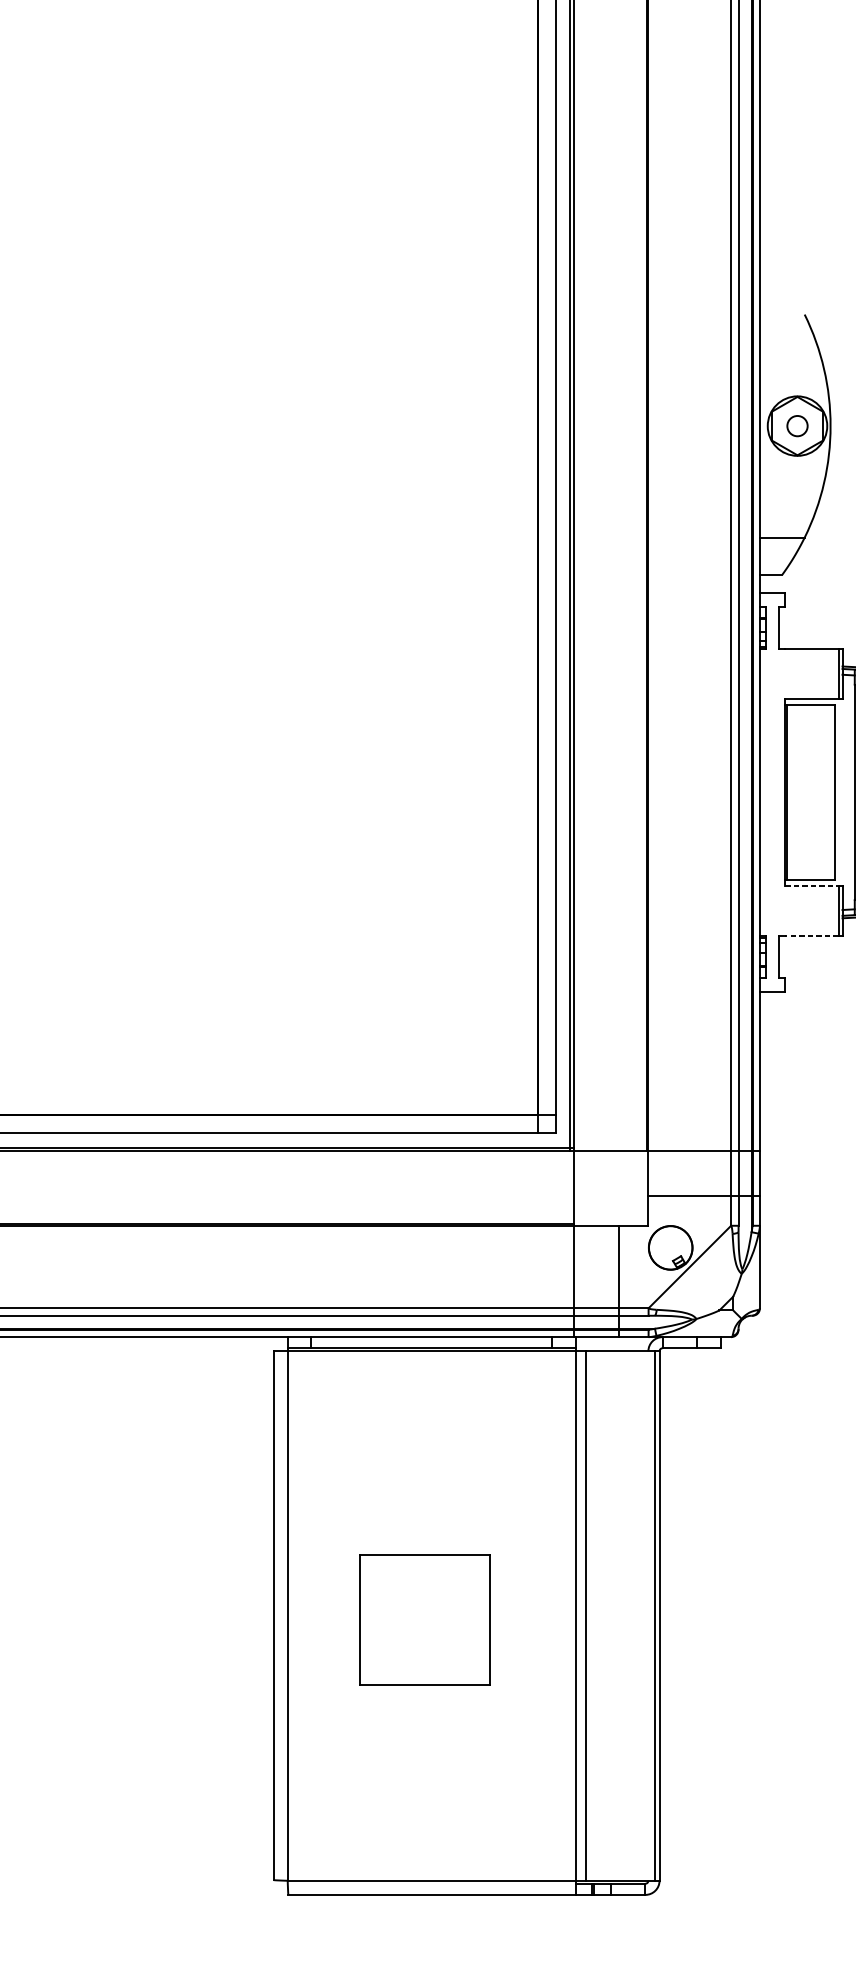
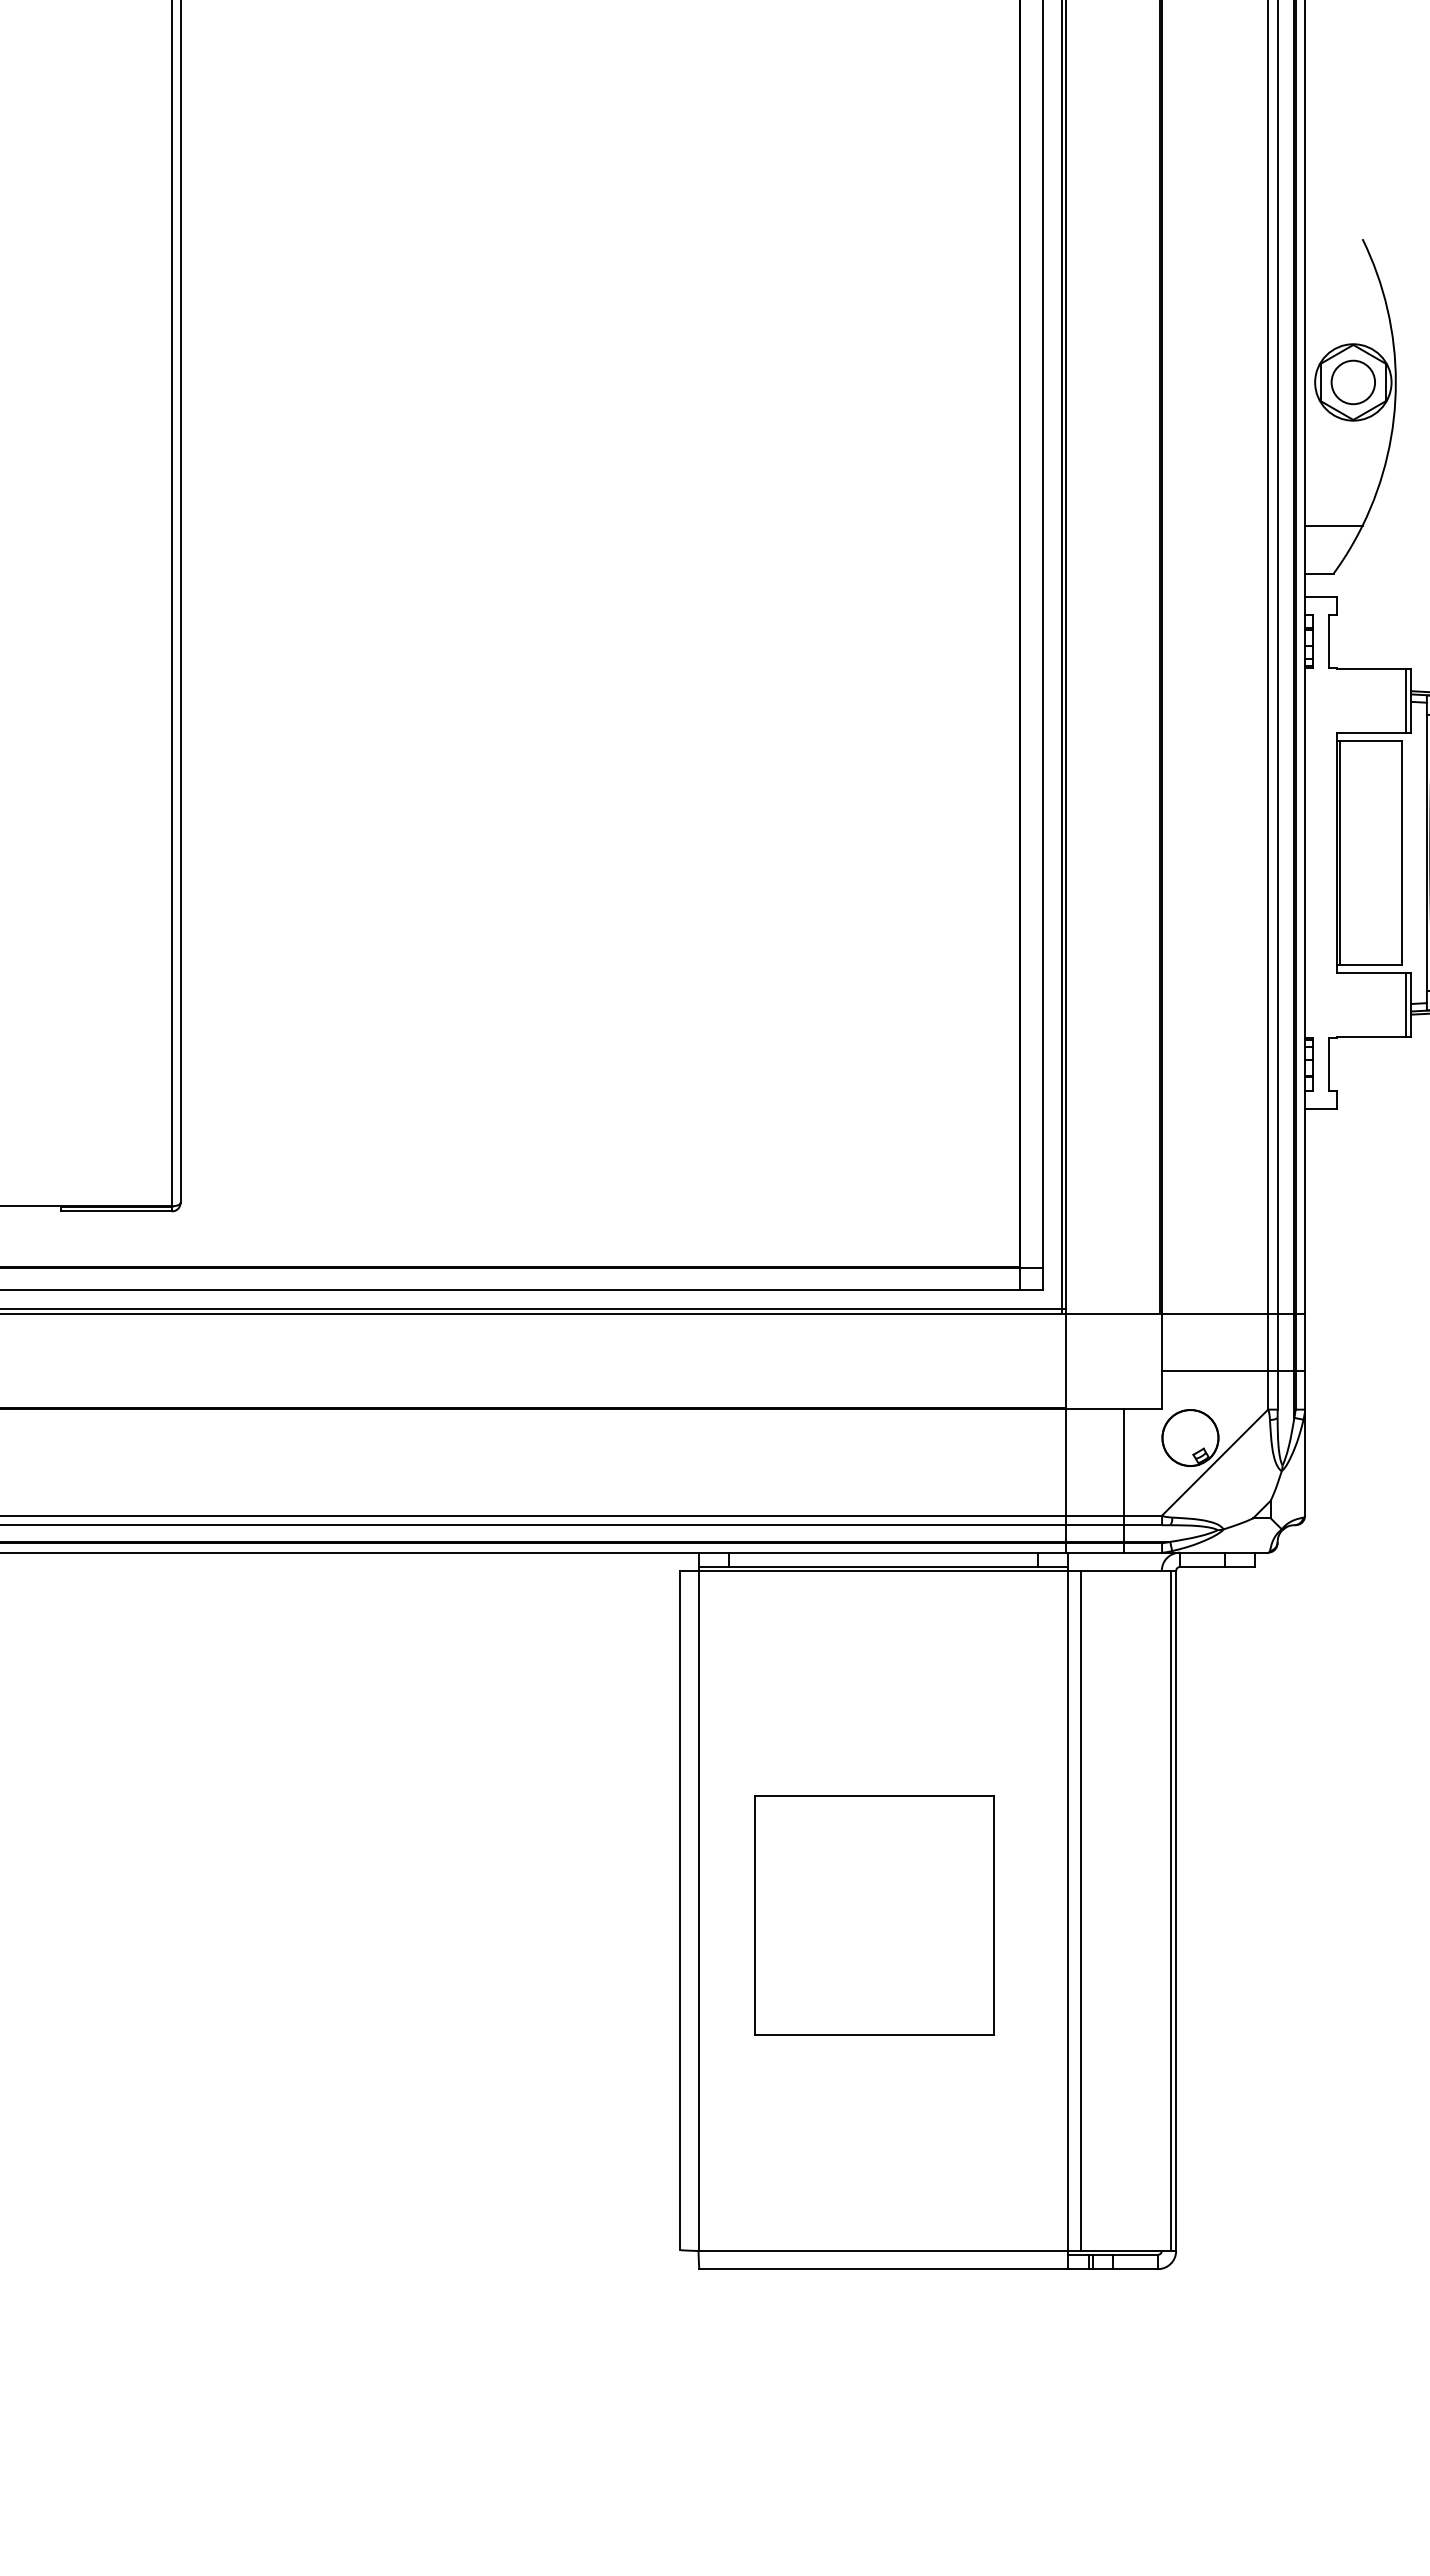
circle: (797, 426) -> (1353, 382), size x1.67
line: (811, 886) -> (1371, 973), dashed -> solid
line: (811, 935) -> (1371, 1036), dashed -> solid
part: (424, 1619) -> (874, 1915), size x1.43

